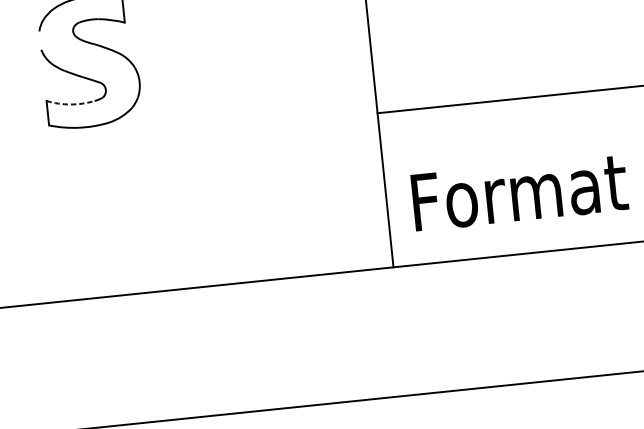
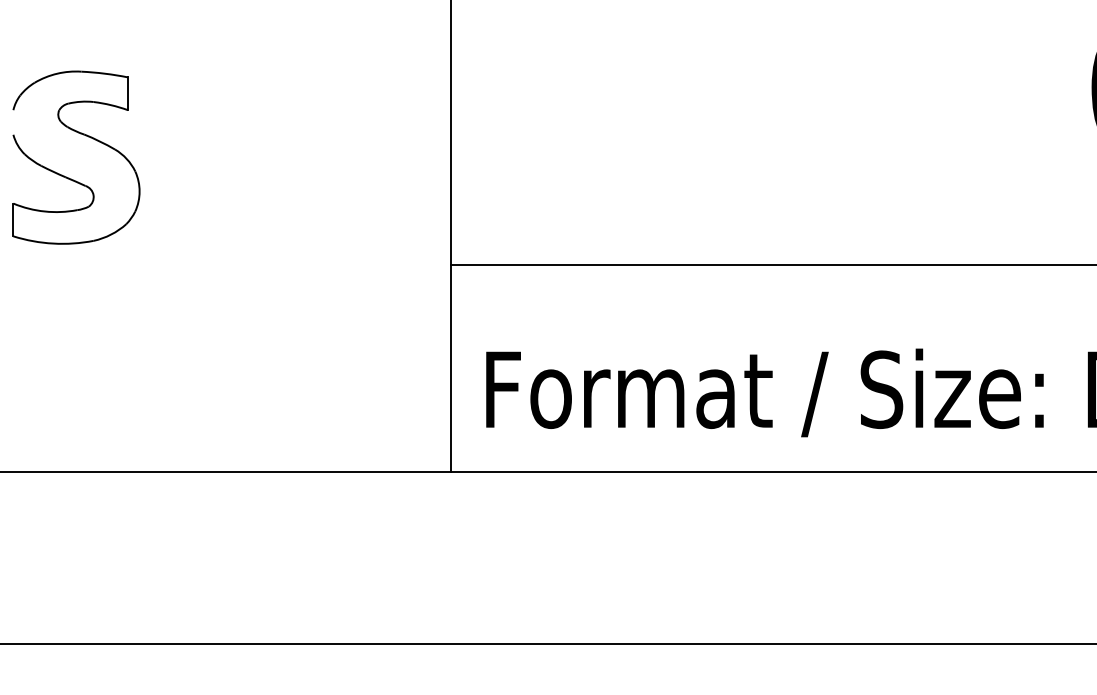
arc: (70, 104) -> (44, 211), dashed -> solid

